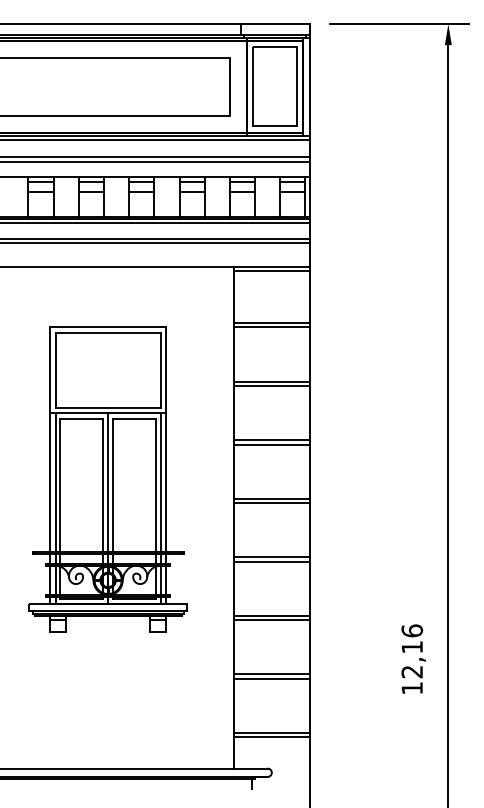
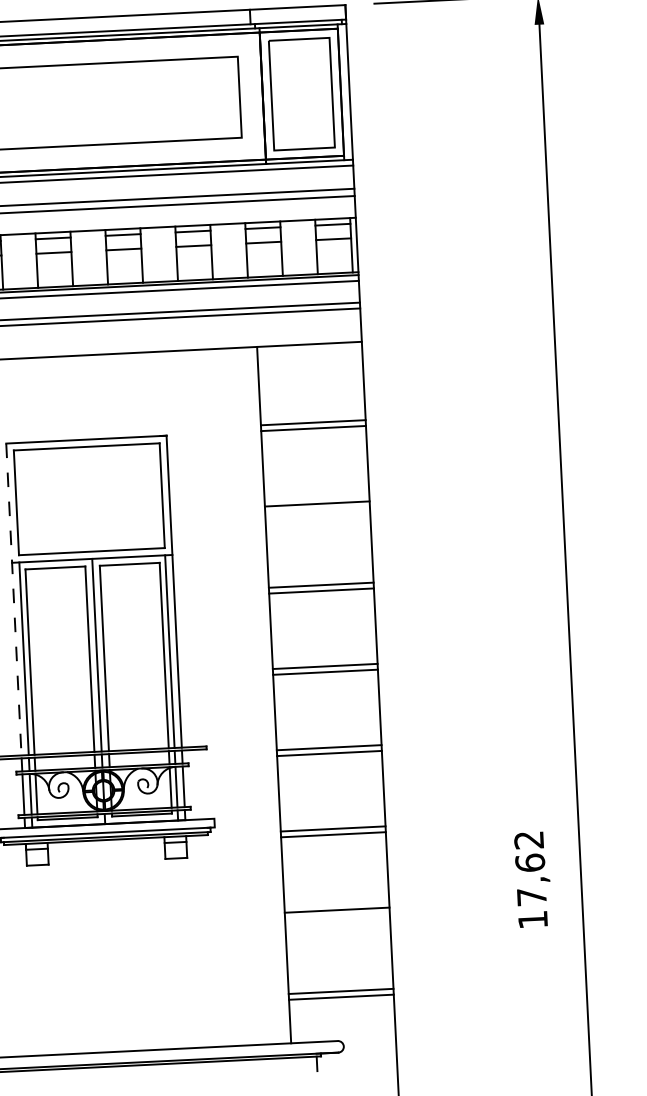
line: (271, 271) -> (309, 350), removed
line: (271, 386) -> (317, 510), removed
line: (50, 440) -> (14, 600), solid -> dashed
text: (412, 651) -> (530, 868), 12,16 -> 17,62
line: (271, 678) -> (336, 915), removed

